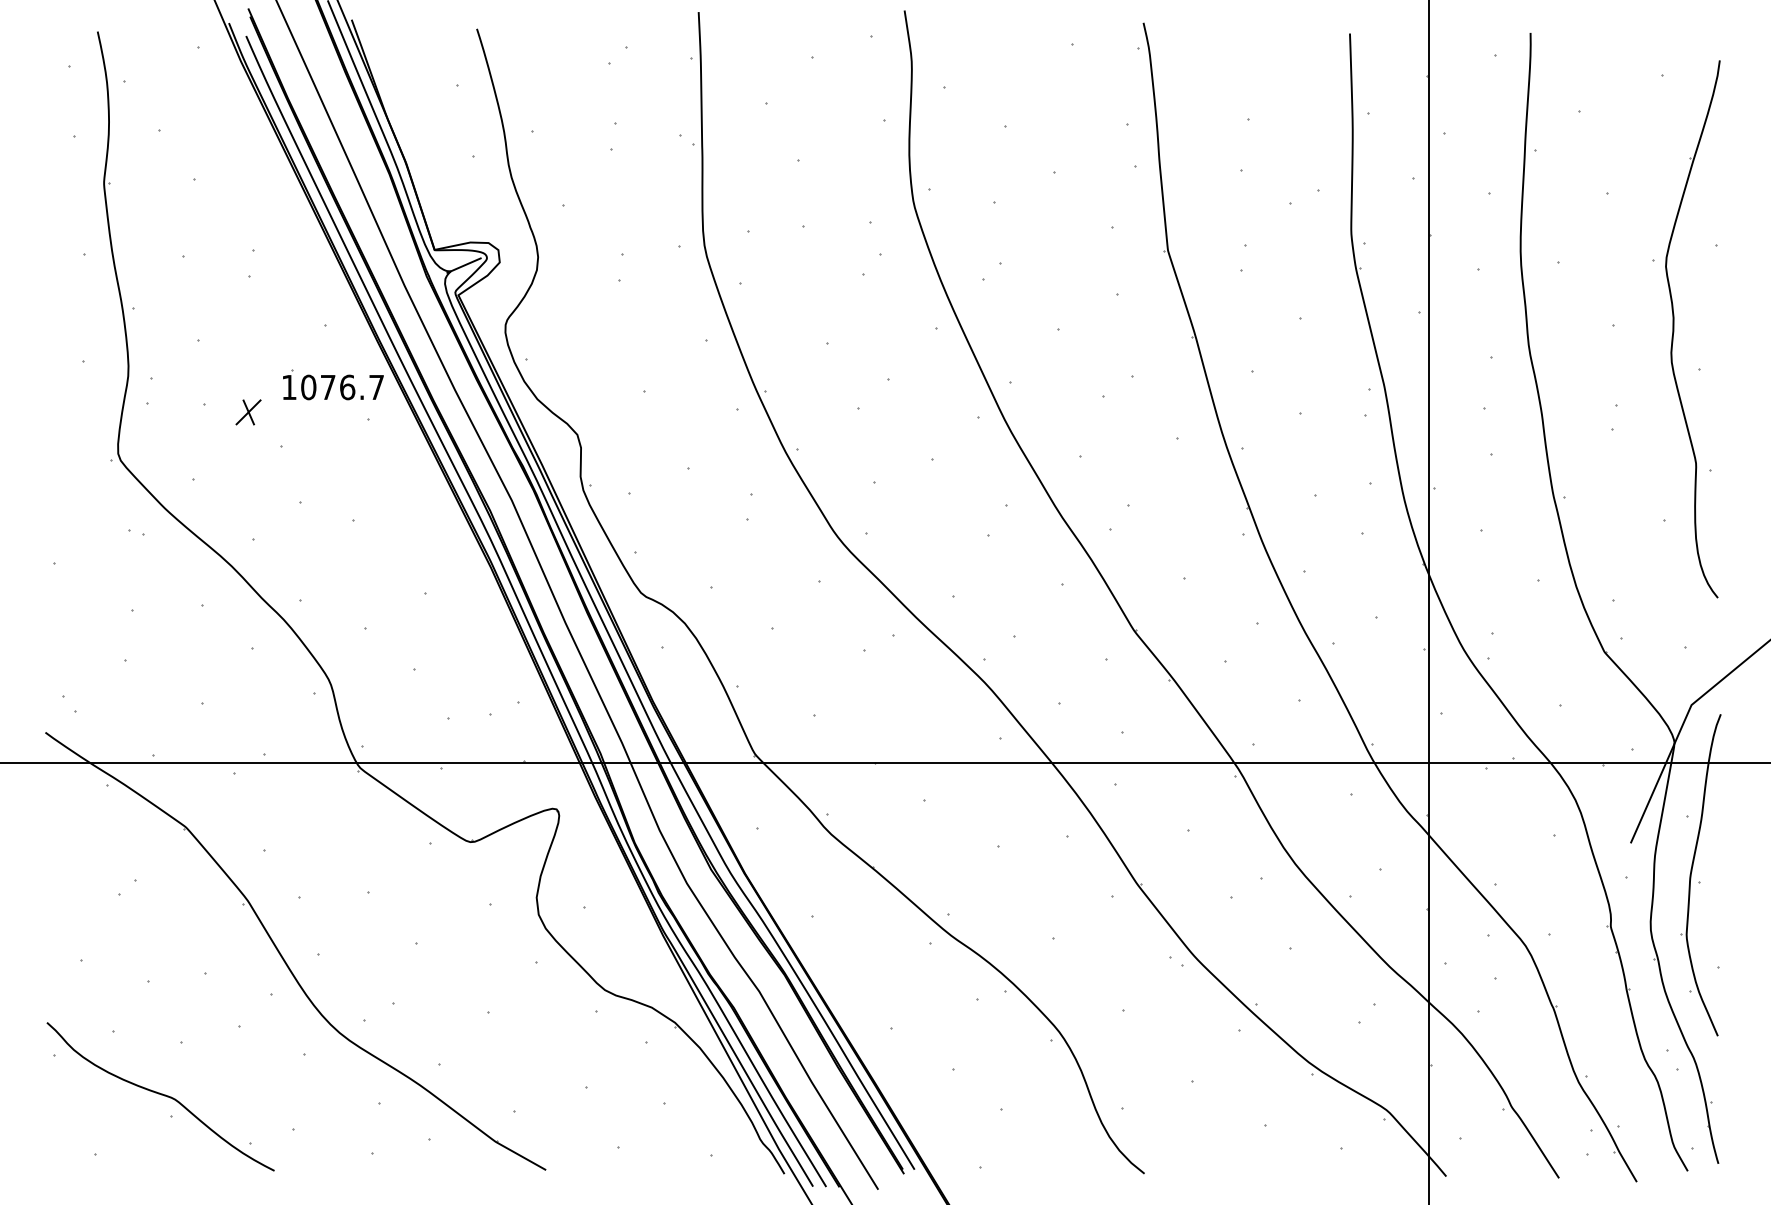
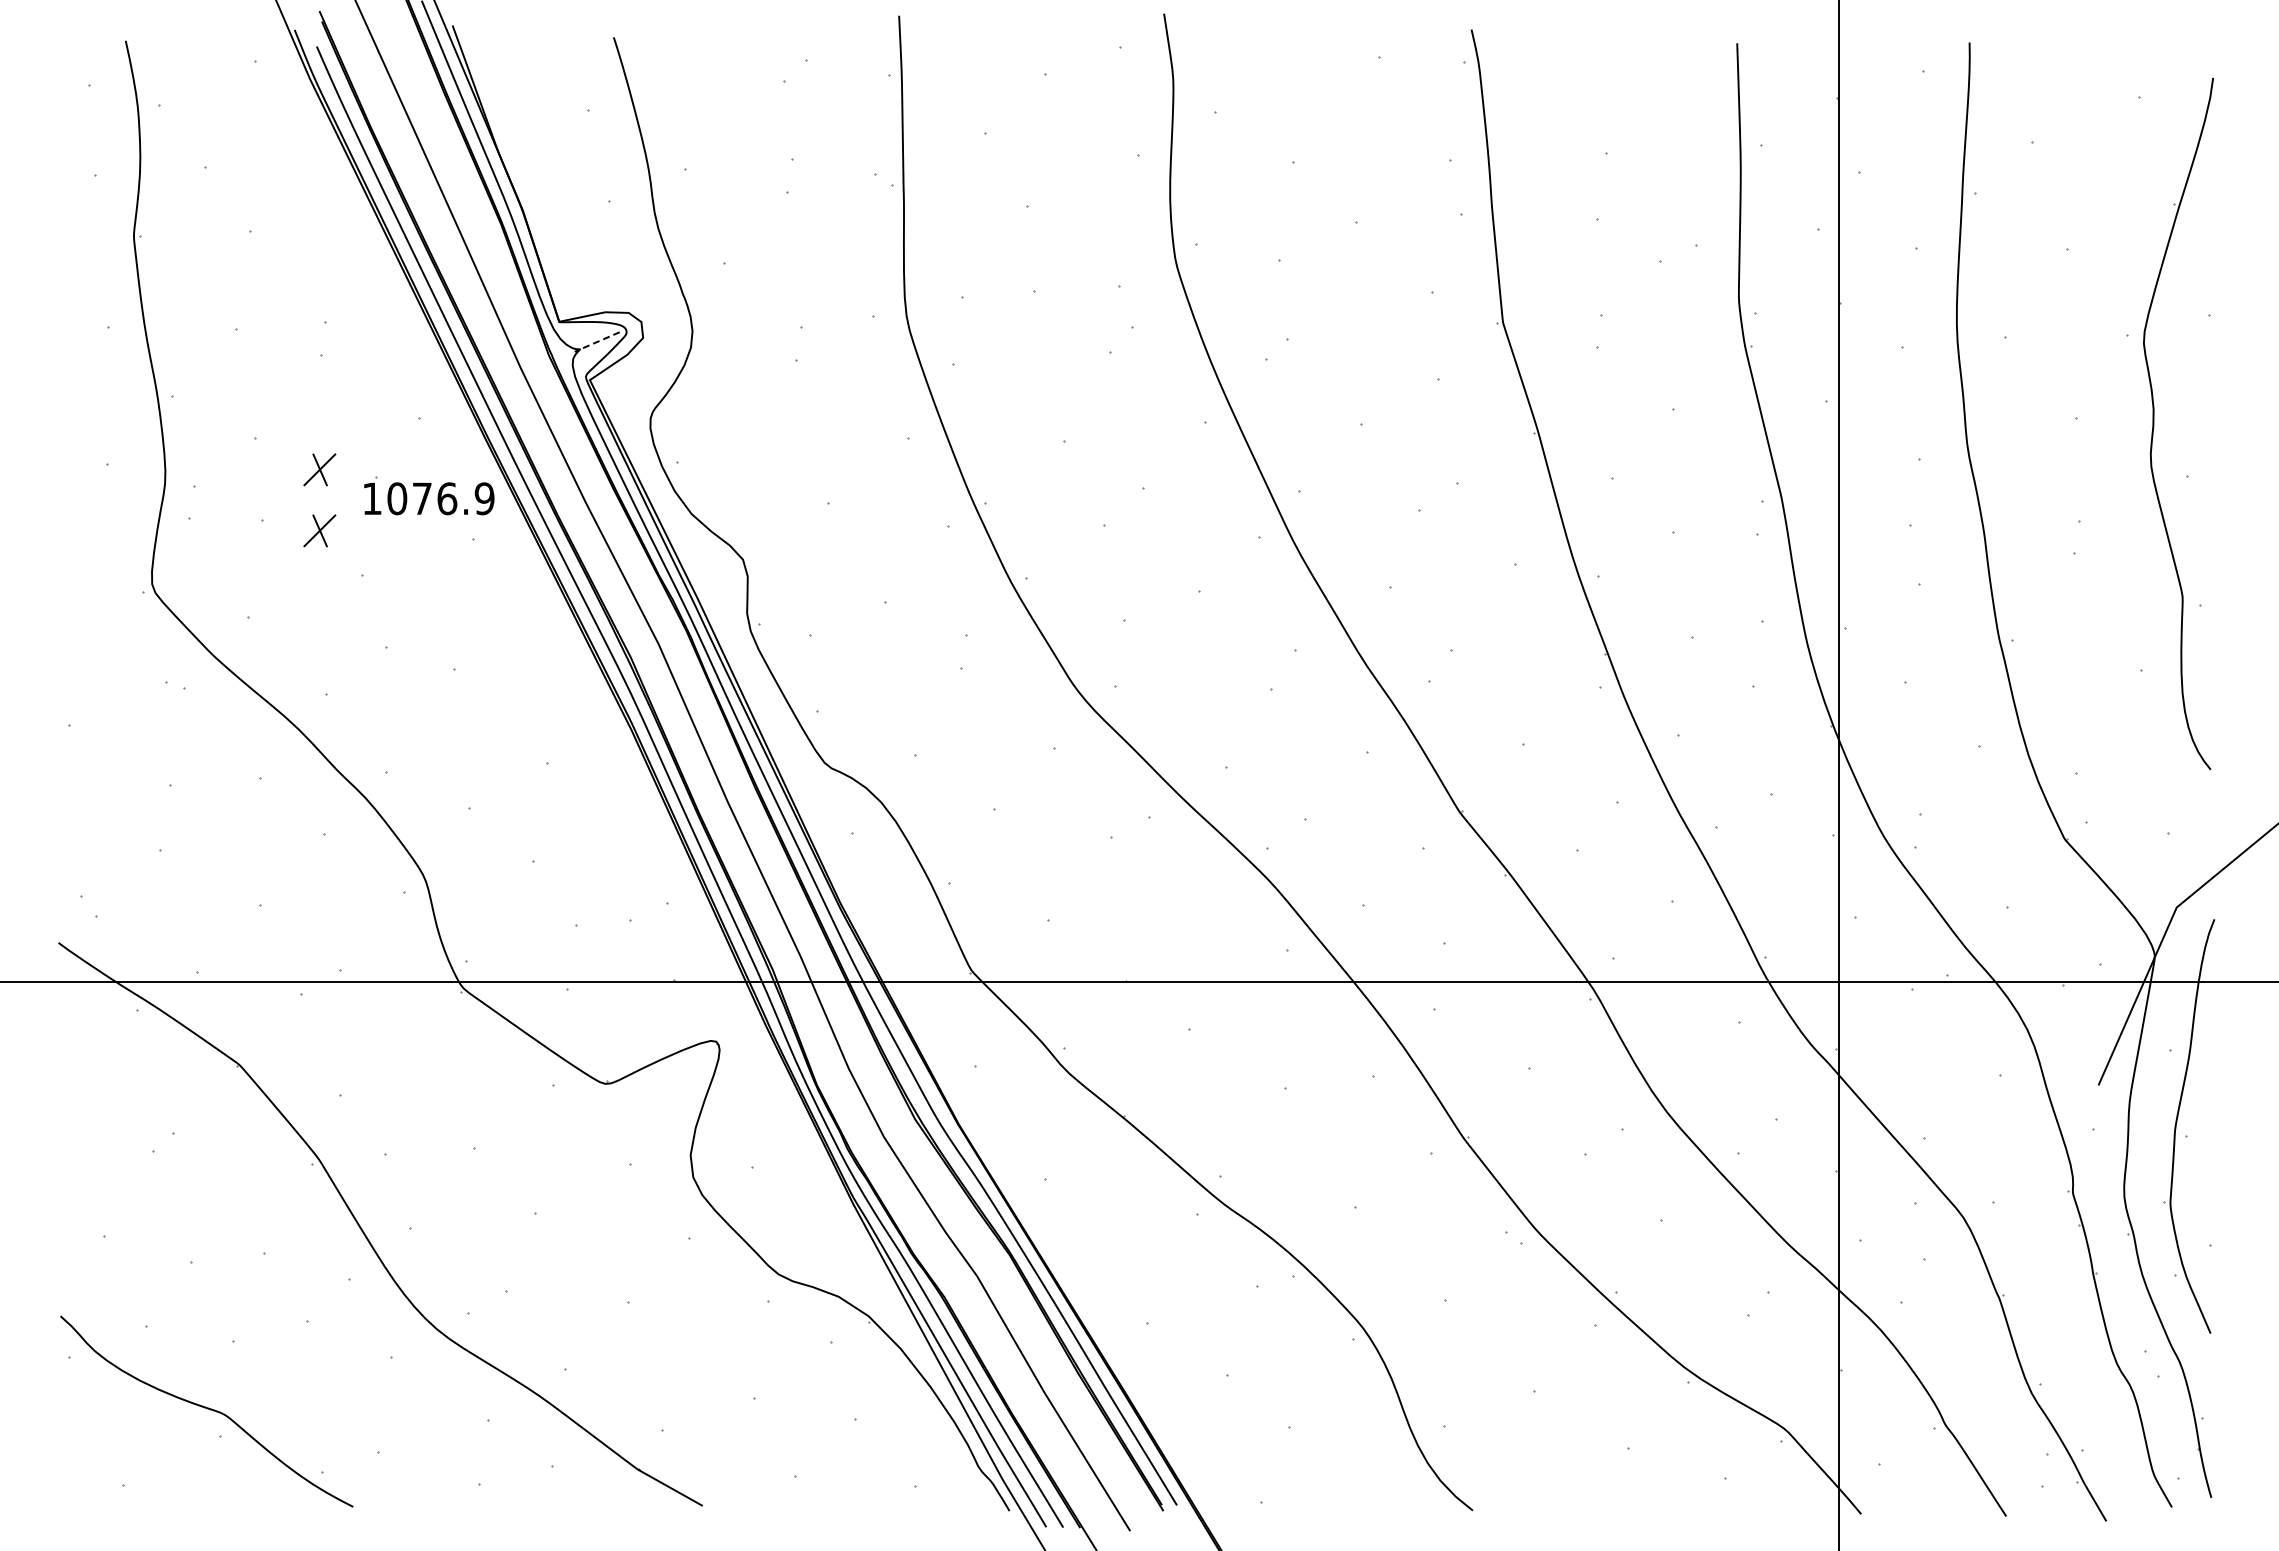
line: (464, 266) -> (597, 342), solid -> dashed
part: (248, 364) -> (319, 469), added
text: (376, 387) -> (484, 498), 1076.7 -> 1076.9

